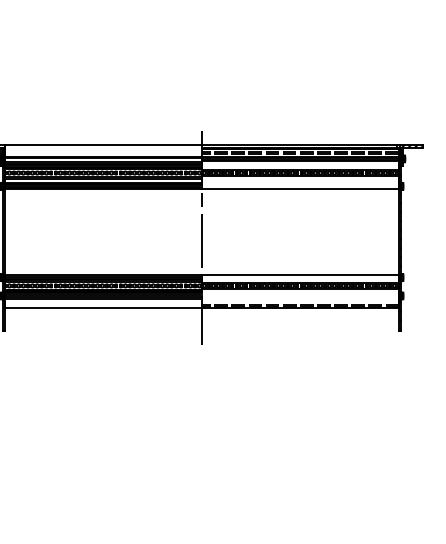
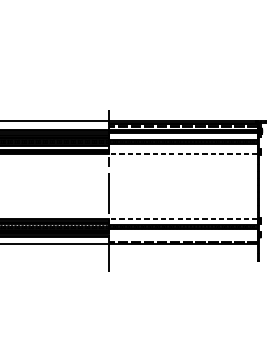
line: (300, 188) -> (182, 153), solid -> dashed
line: (300, 275) -> (182, 219), solid -> dashed

